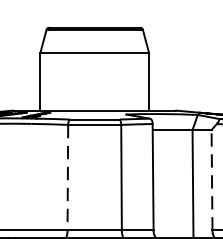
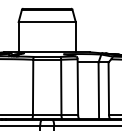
line: (68, 177) -> (33, 87), dashed -> solid
line: (211, 179) -> (108, 88), dashed -> solid

